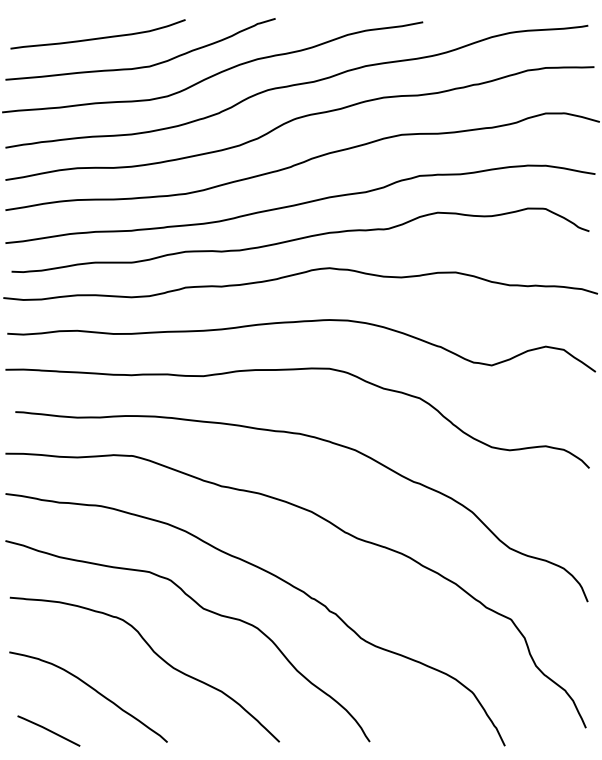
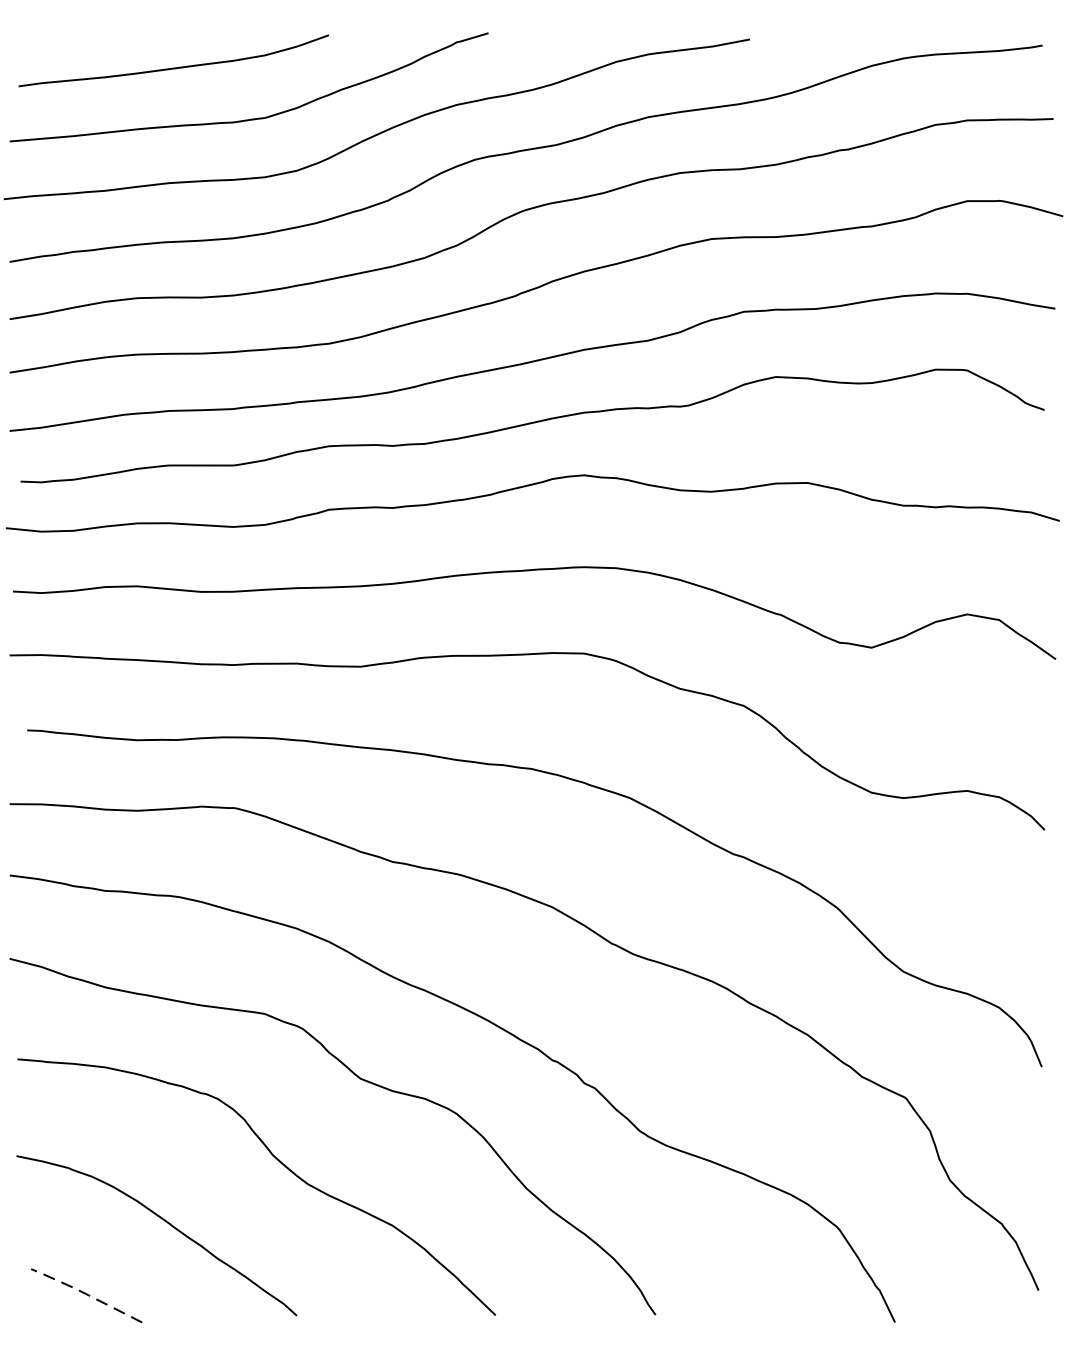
line: (47, 729) -> (84, 1292), solid -> dashed

